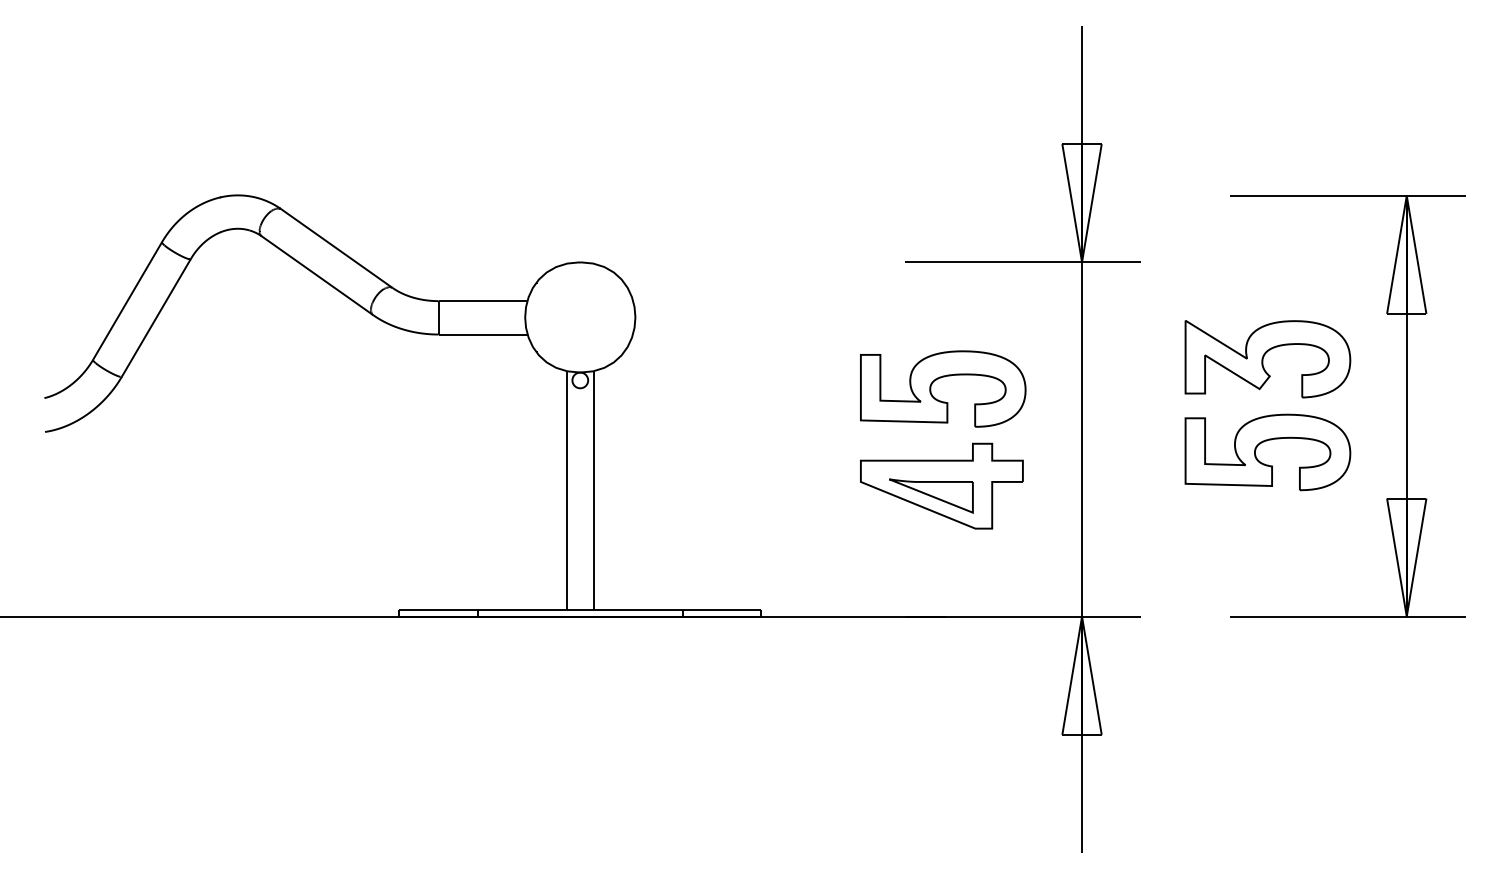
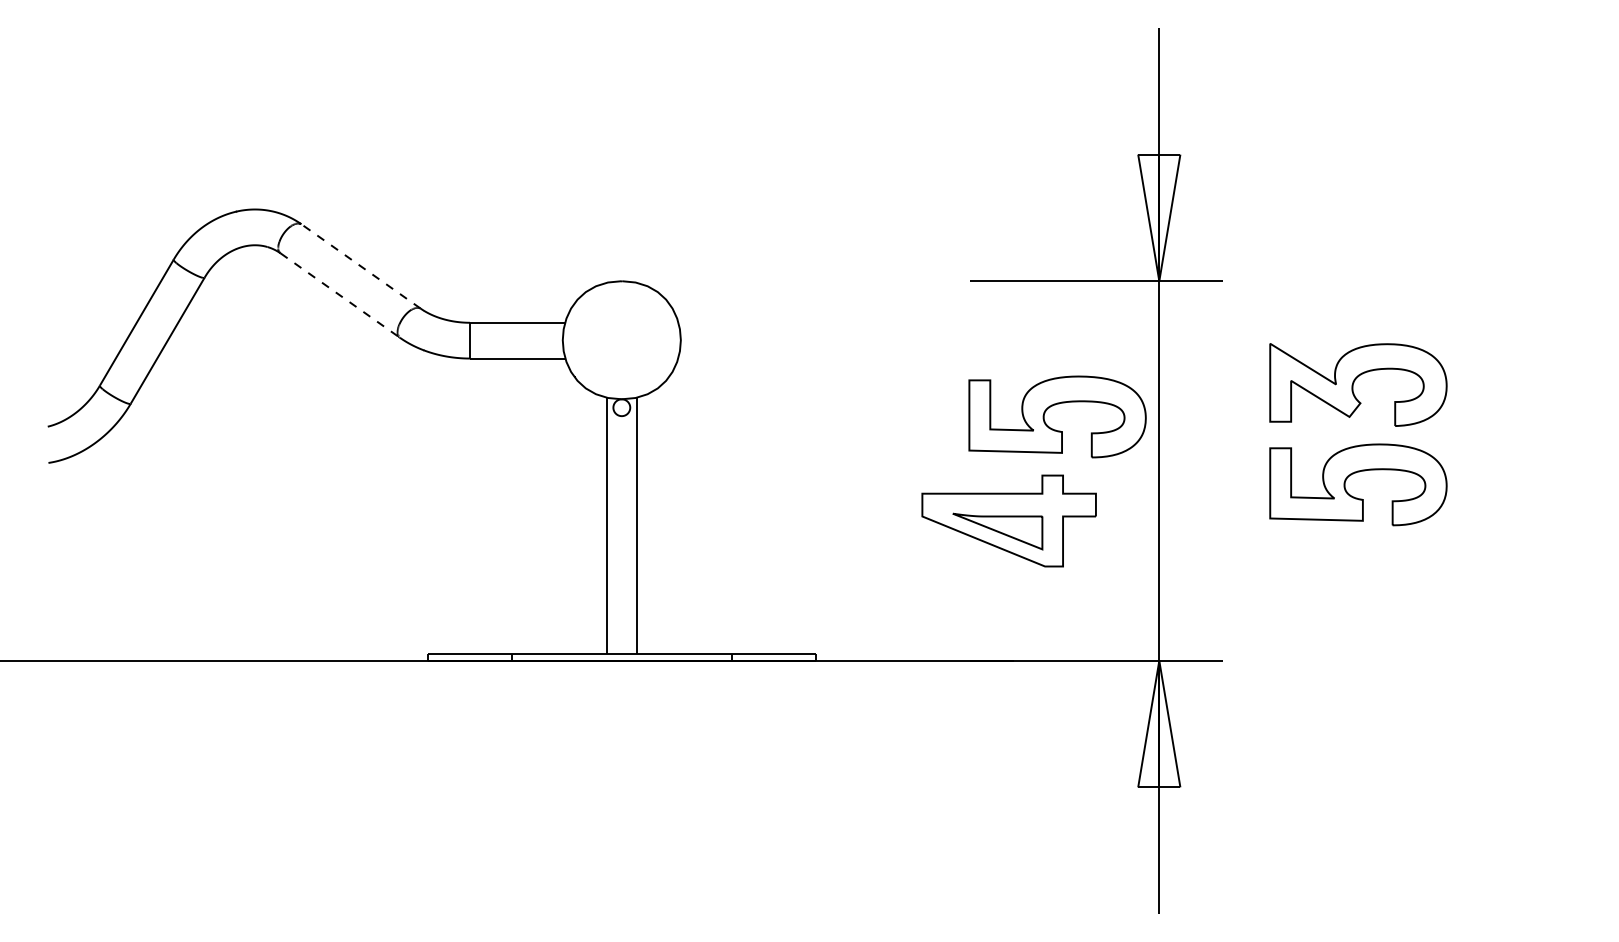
line: (336, 248) -> (360, 266), solid -> dashed
line: (317, 275) -> (340, 295), solid -> dashed
part: (941, 378) -> (1055, 405), moved
part: (1406, 406) -> (1506, 435), removed

